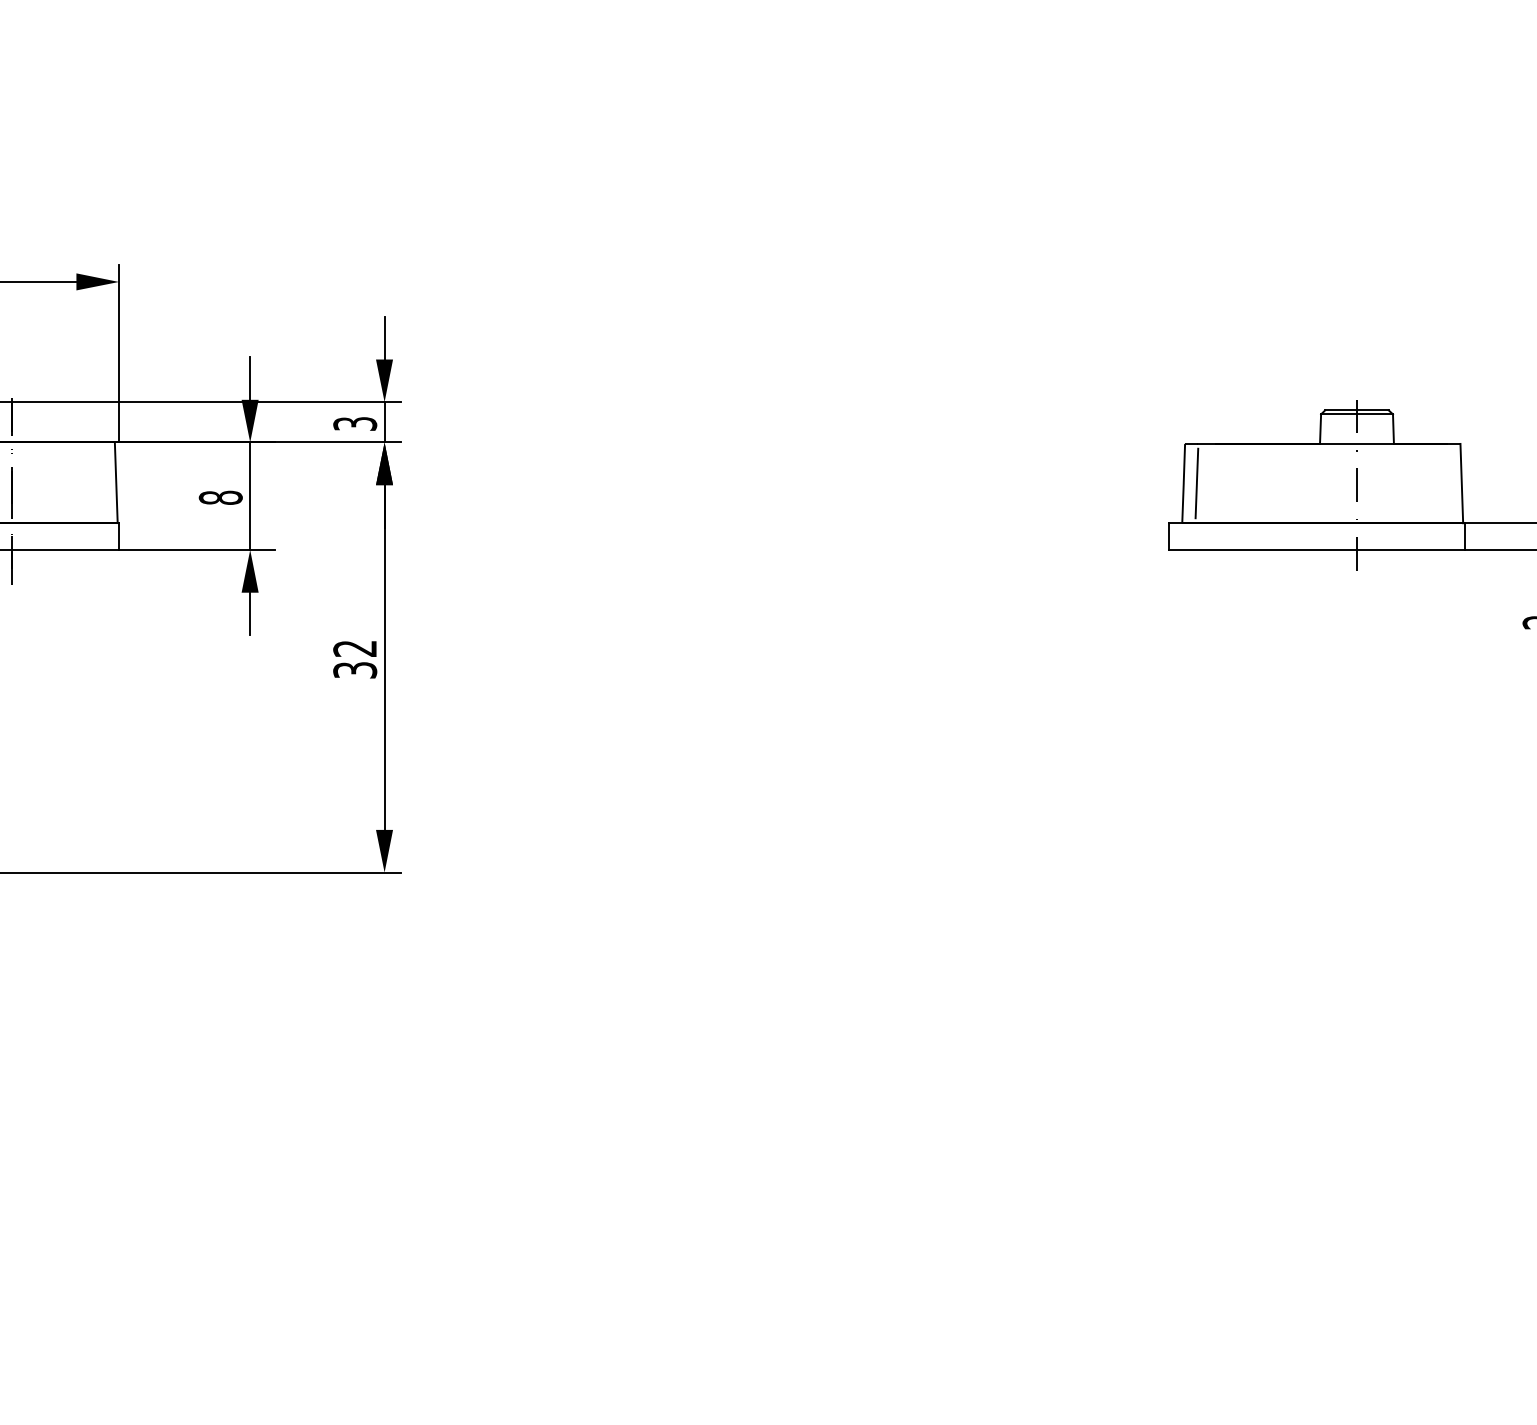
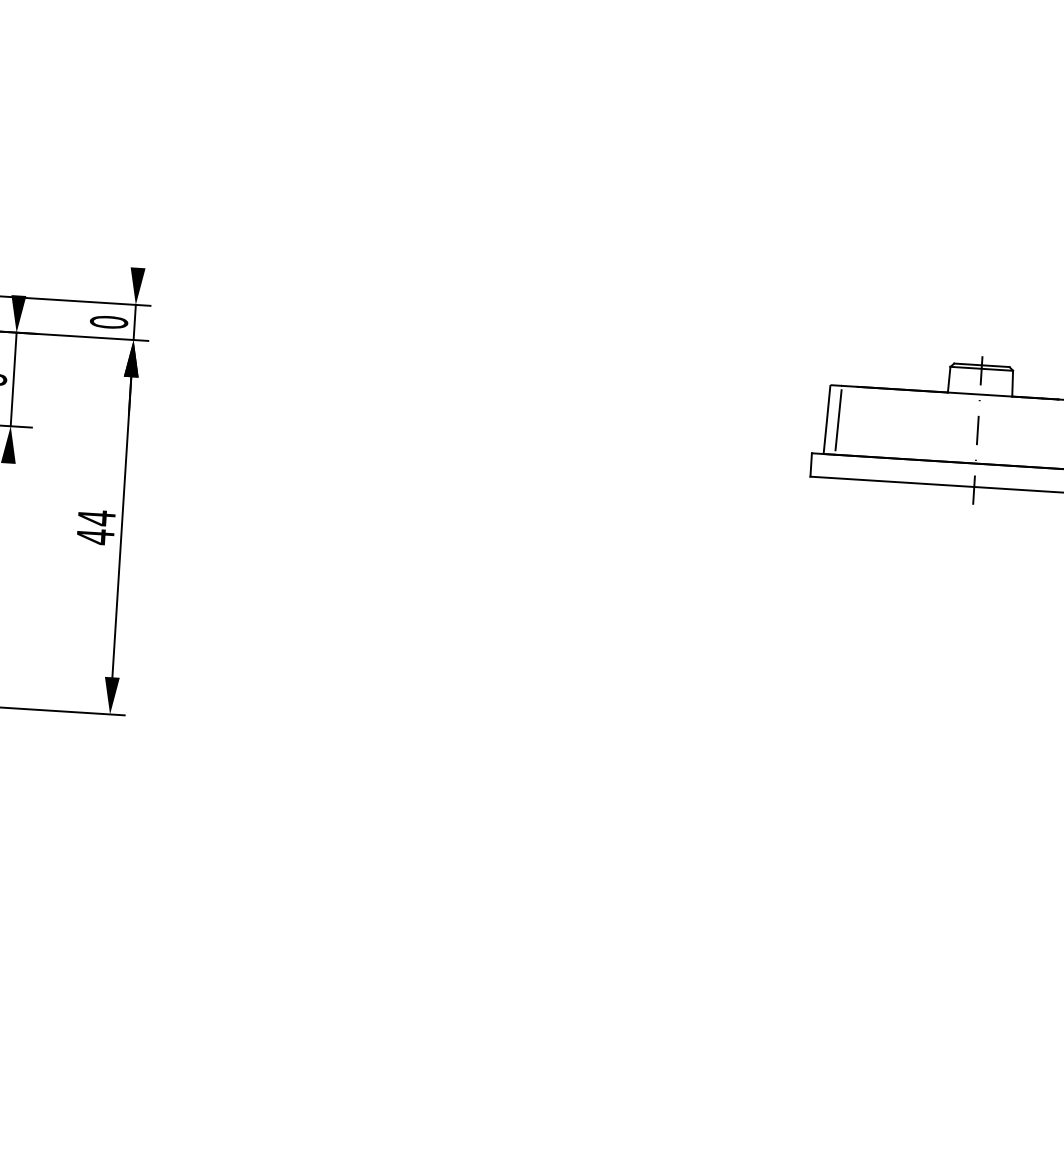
line: (384, 337) -> (139, 248), removed
line: (250, 378) -> (20, 277), removed
text: (355, 423) -> (109, 321), 3 -> 0
line: (250, 613) -> (7, 481), removed
text: (355, 659) -> (96, 527), 32 -> 44

